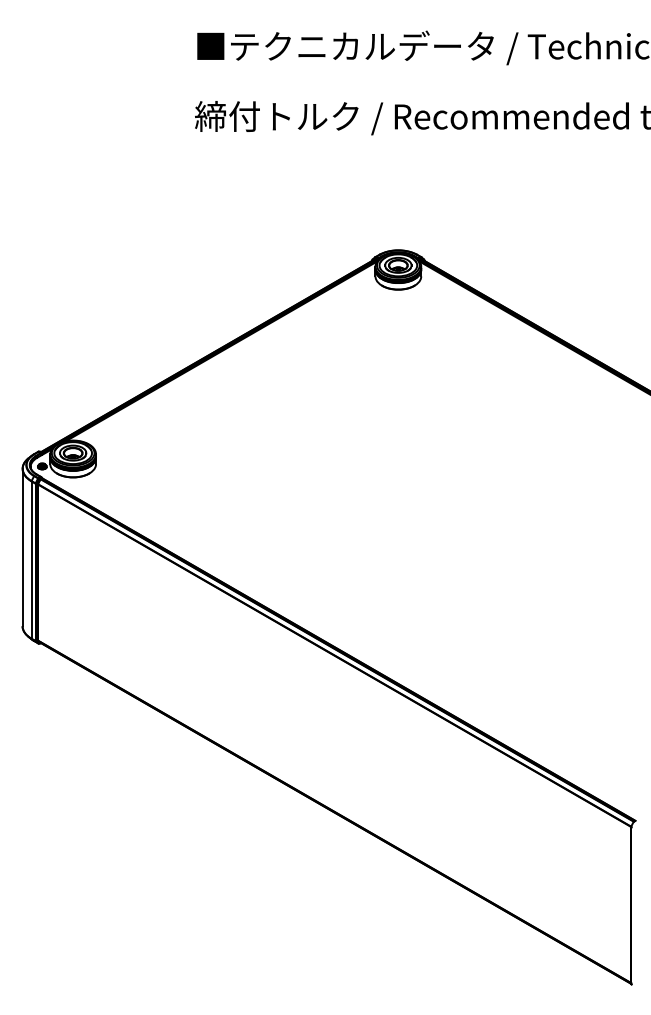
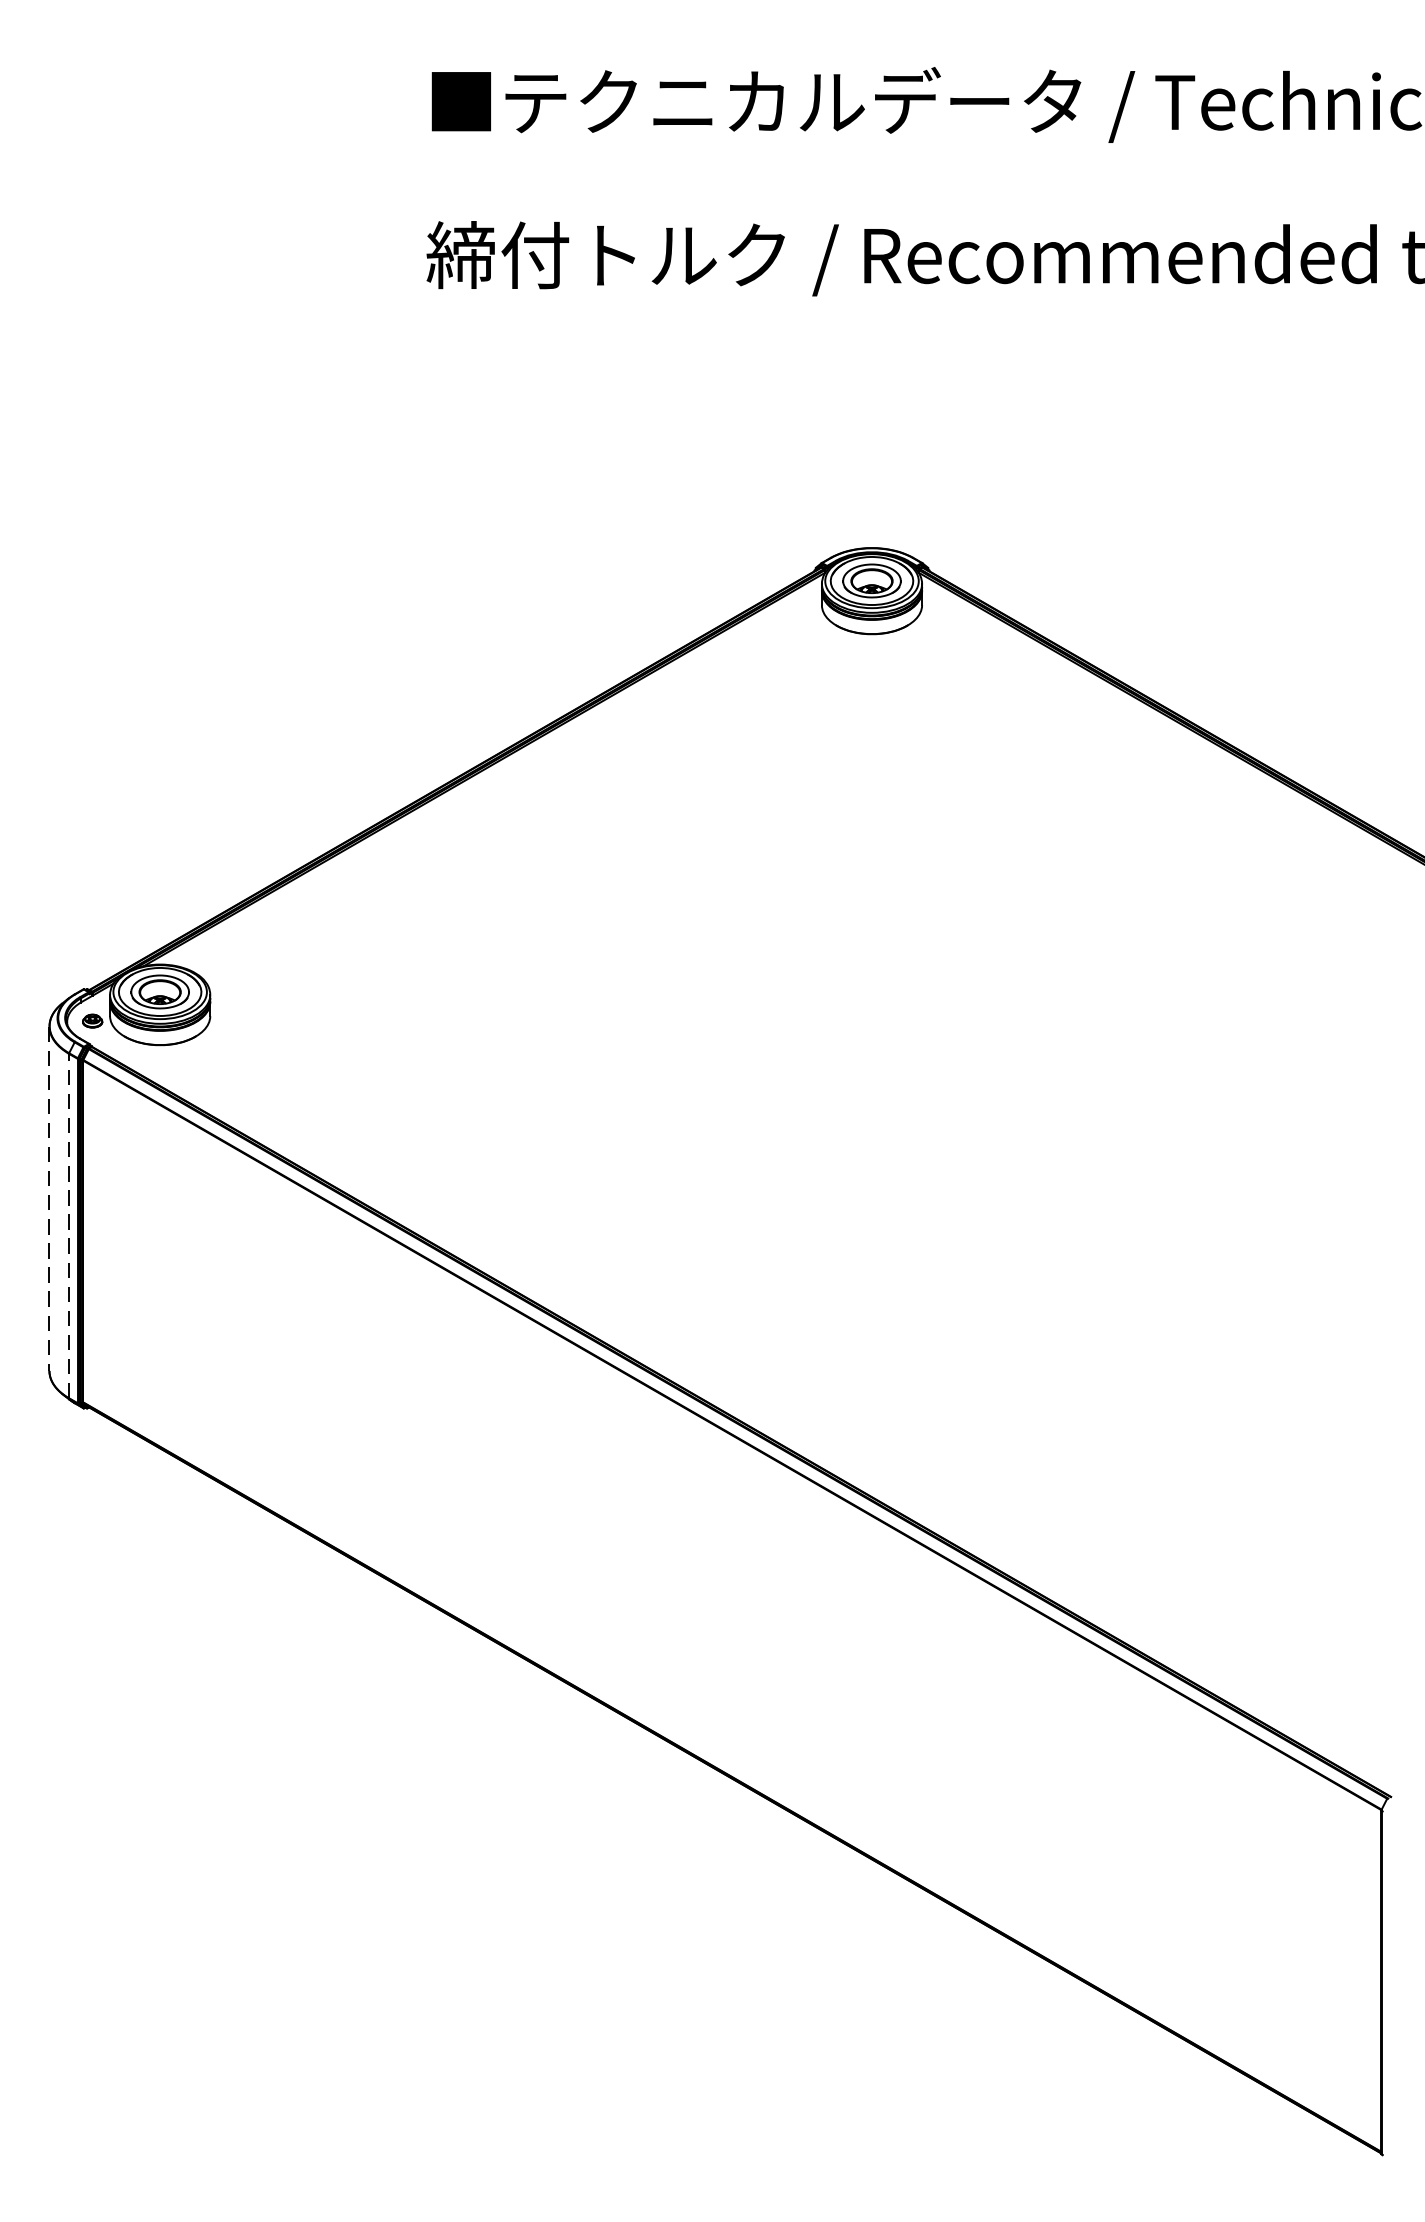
line: (22, 547) -> (49, 1198), solid -> dashed
line: (31, 560) -> (68, 1227), solid -> dashed

